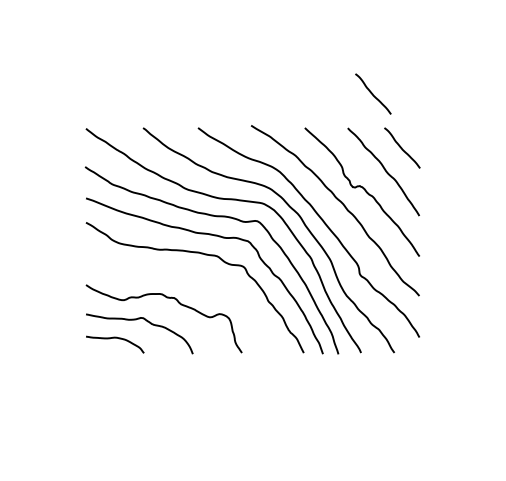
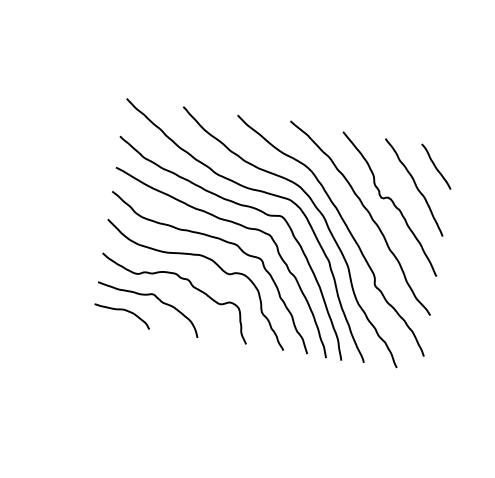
curve: (373, 93) -> (416, 108), removed
curve: (188, 274) -> (205, 258), added

